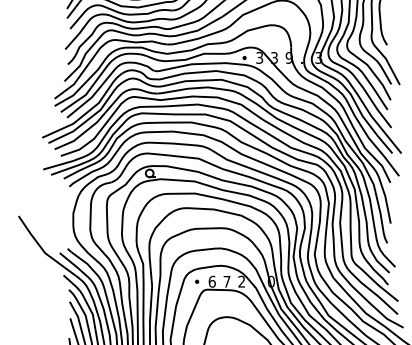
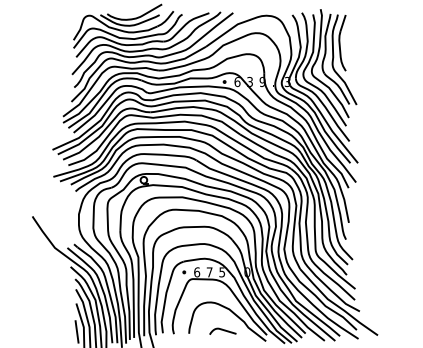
text: (259, 58) -> (237, 82), 3 -> 6
text: (240, 281) -> (221, 272), 2 -> 5

